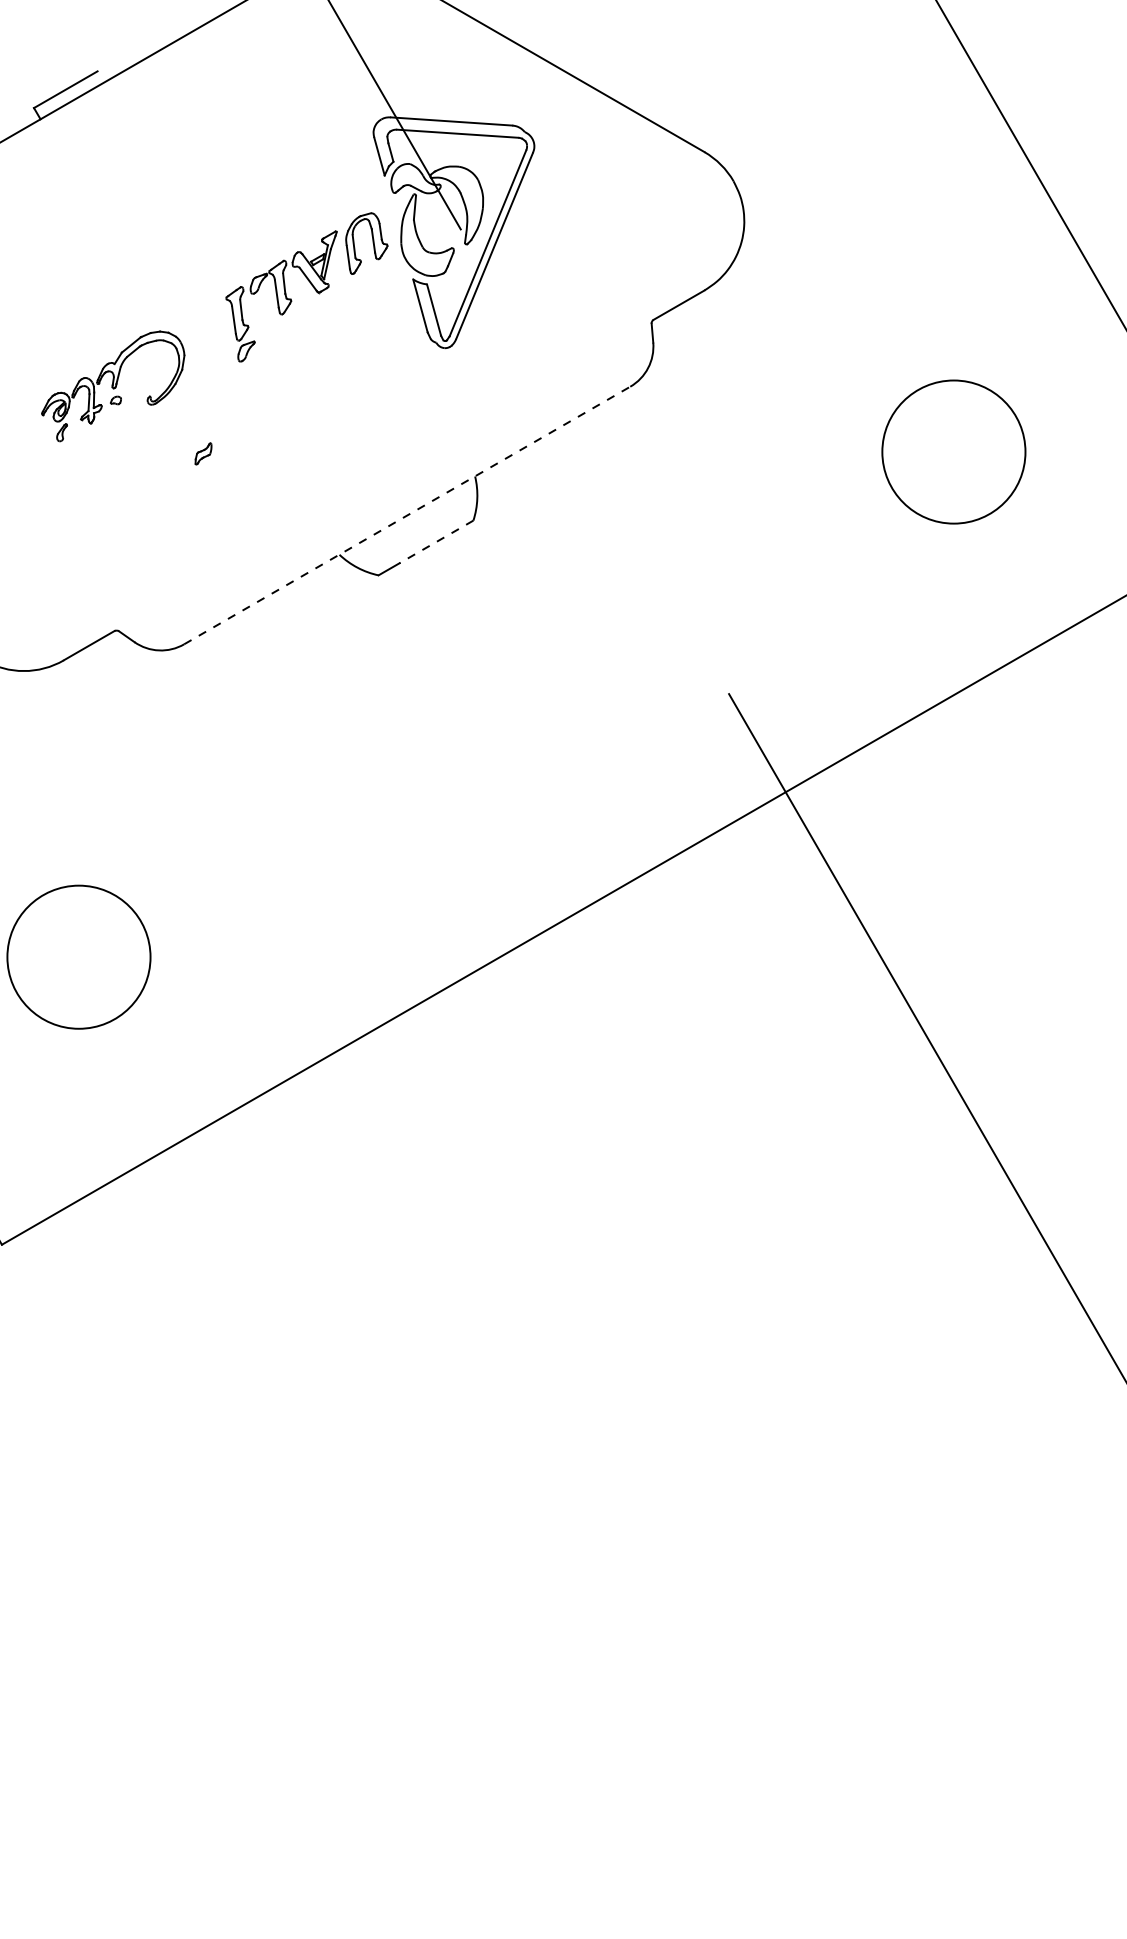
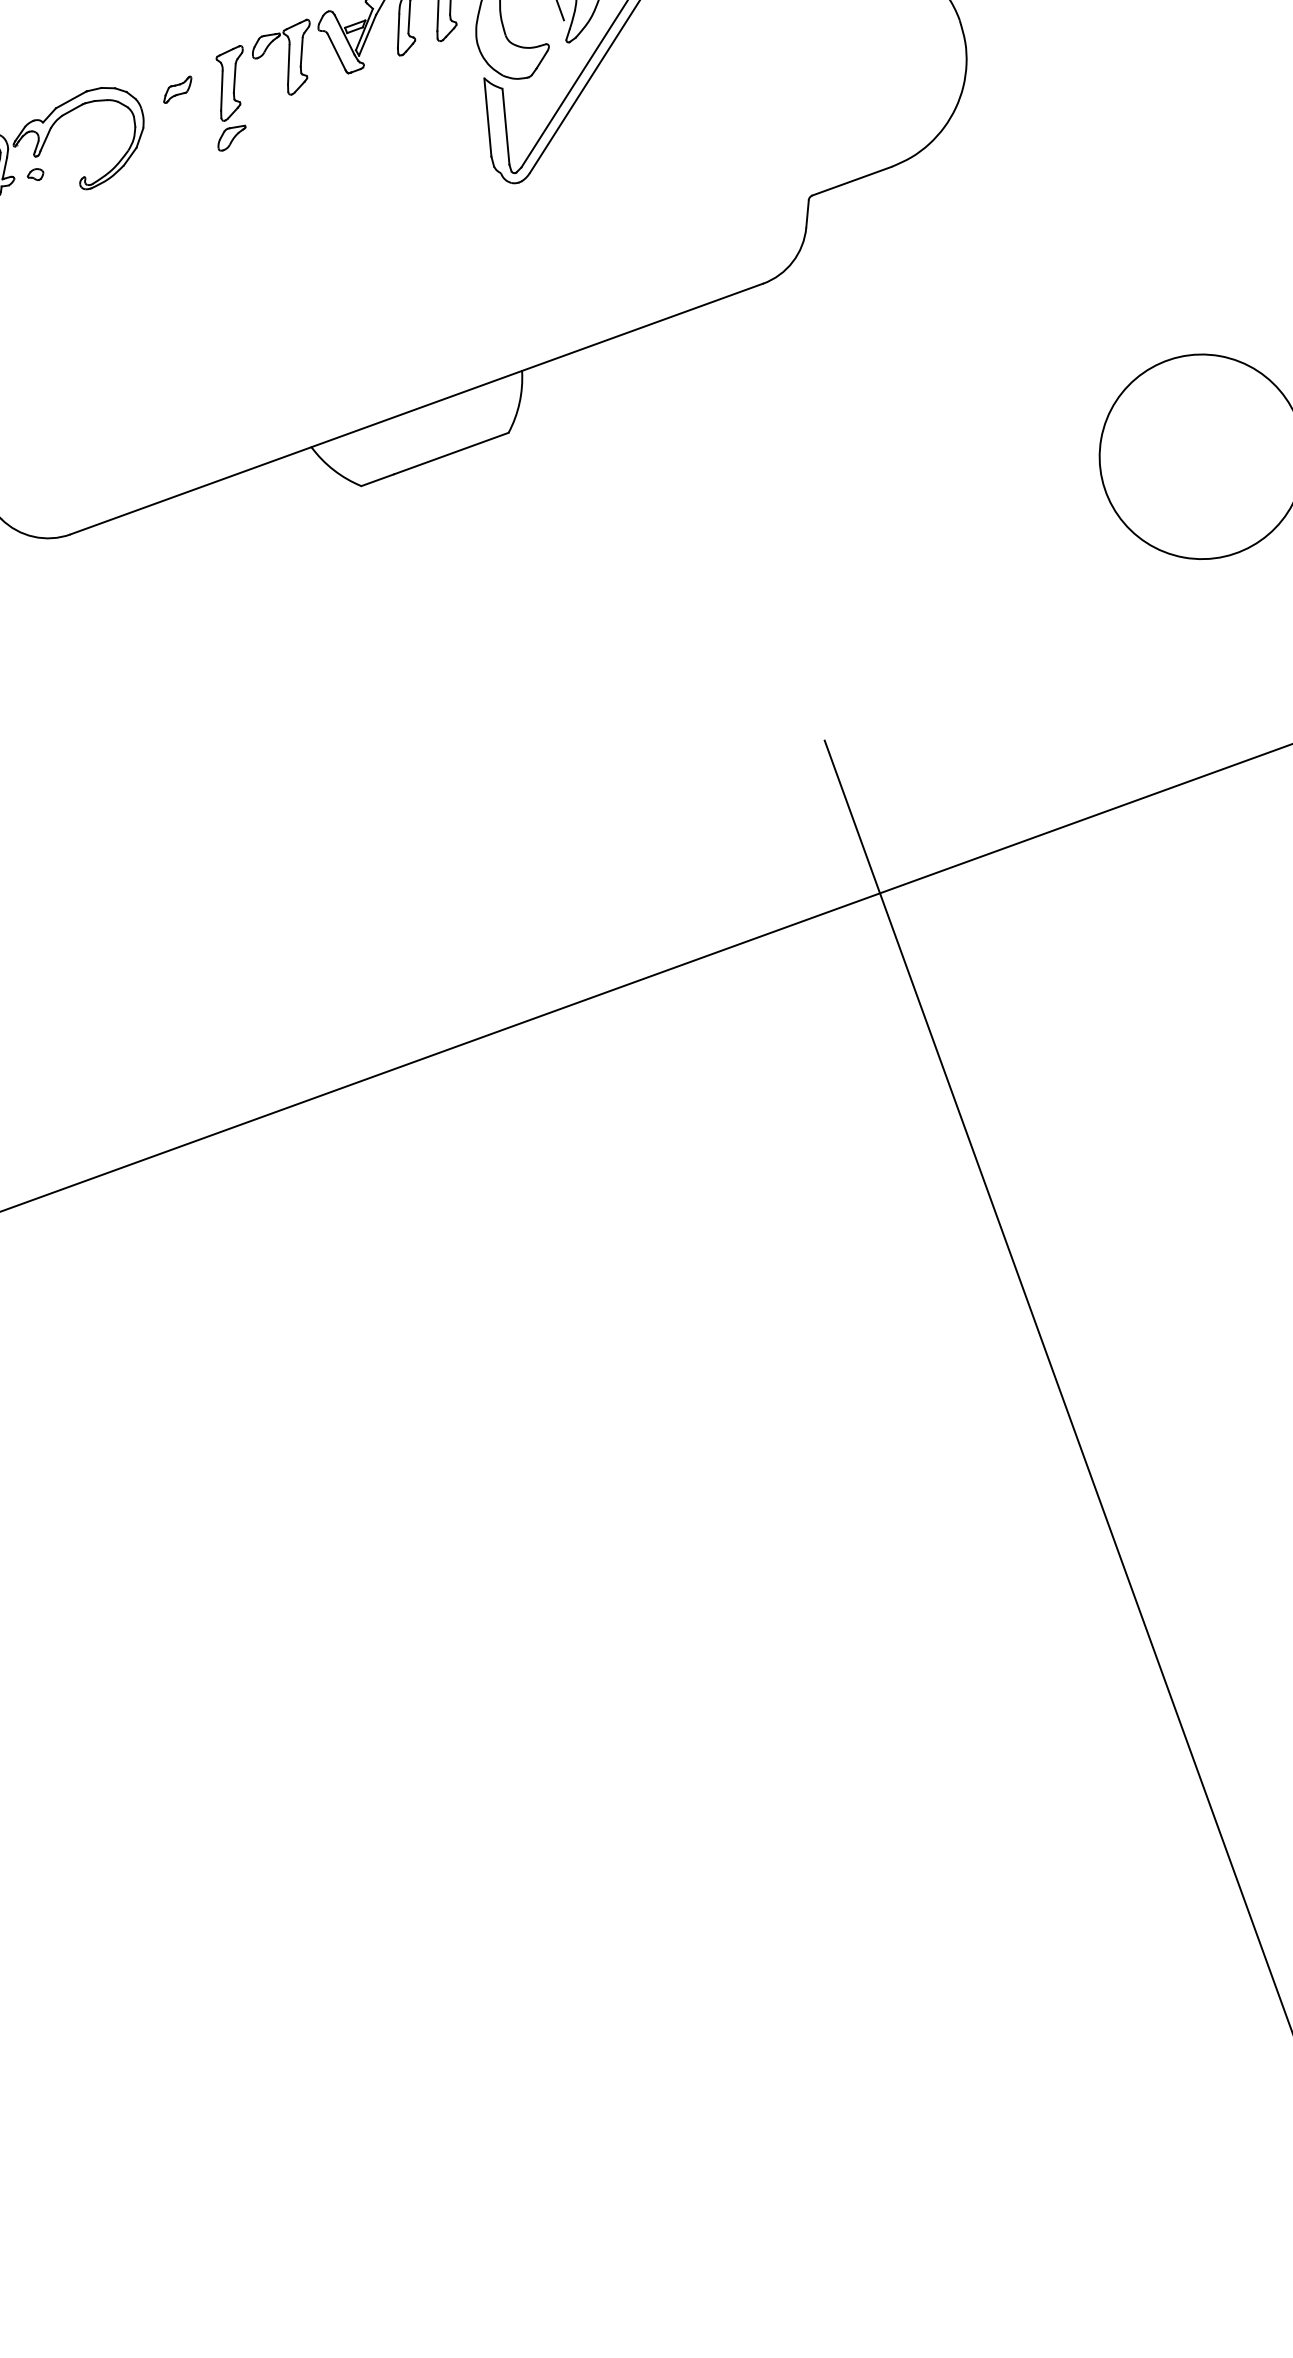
part: (203, 453) -> (177, 89), moved
line: (407, 515) -> (417, 409), dashed -> solid
line: (436, 541) -> (451, 452), dashed -> solid

